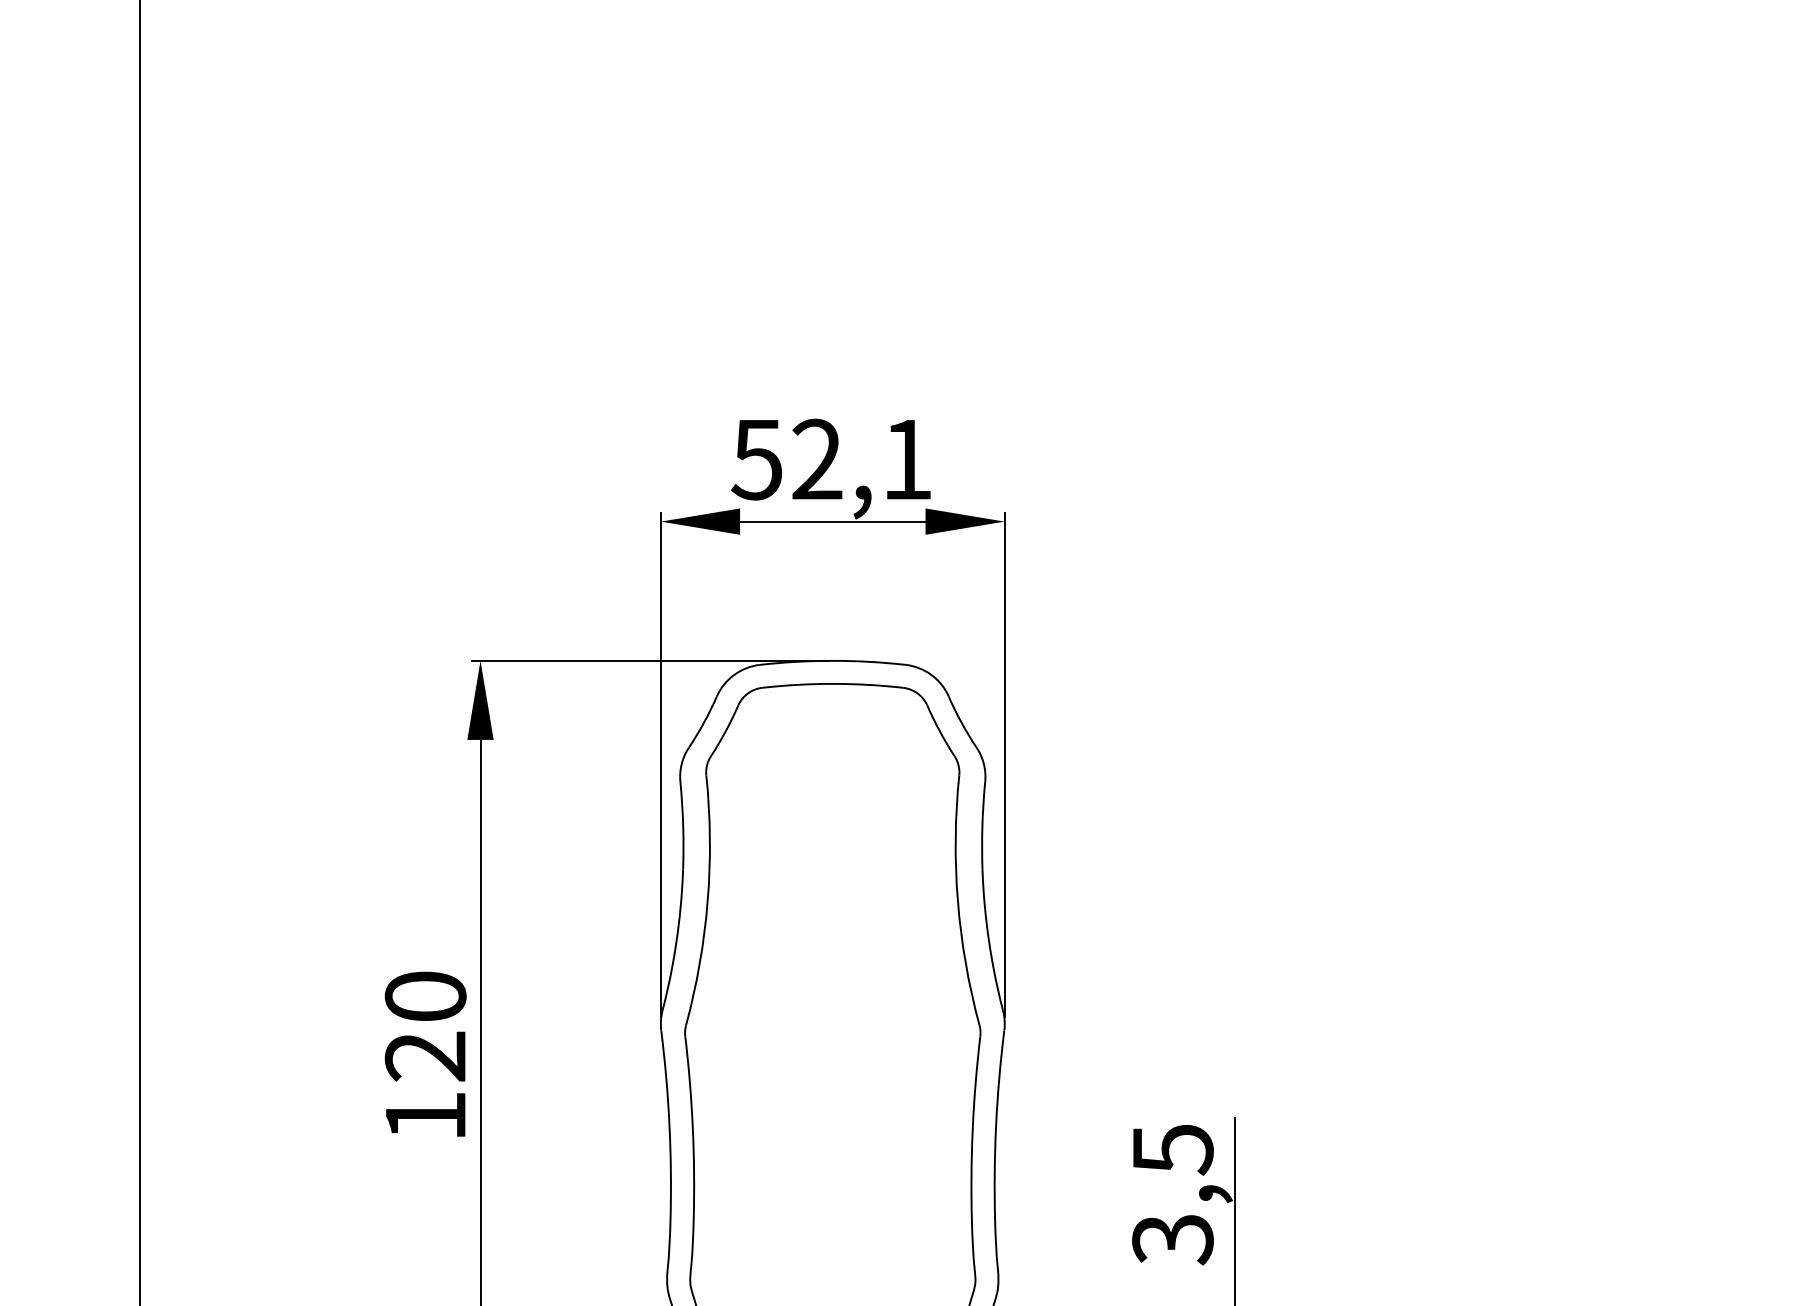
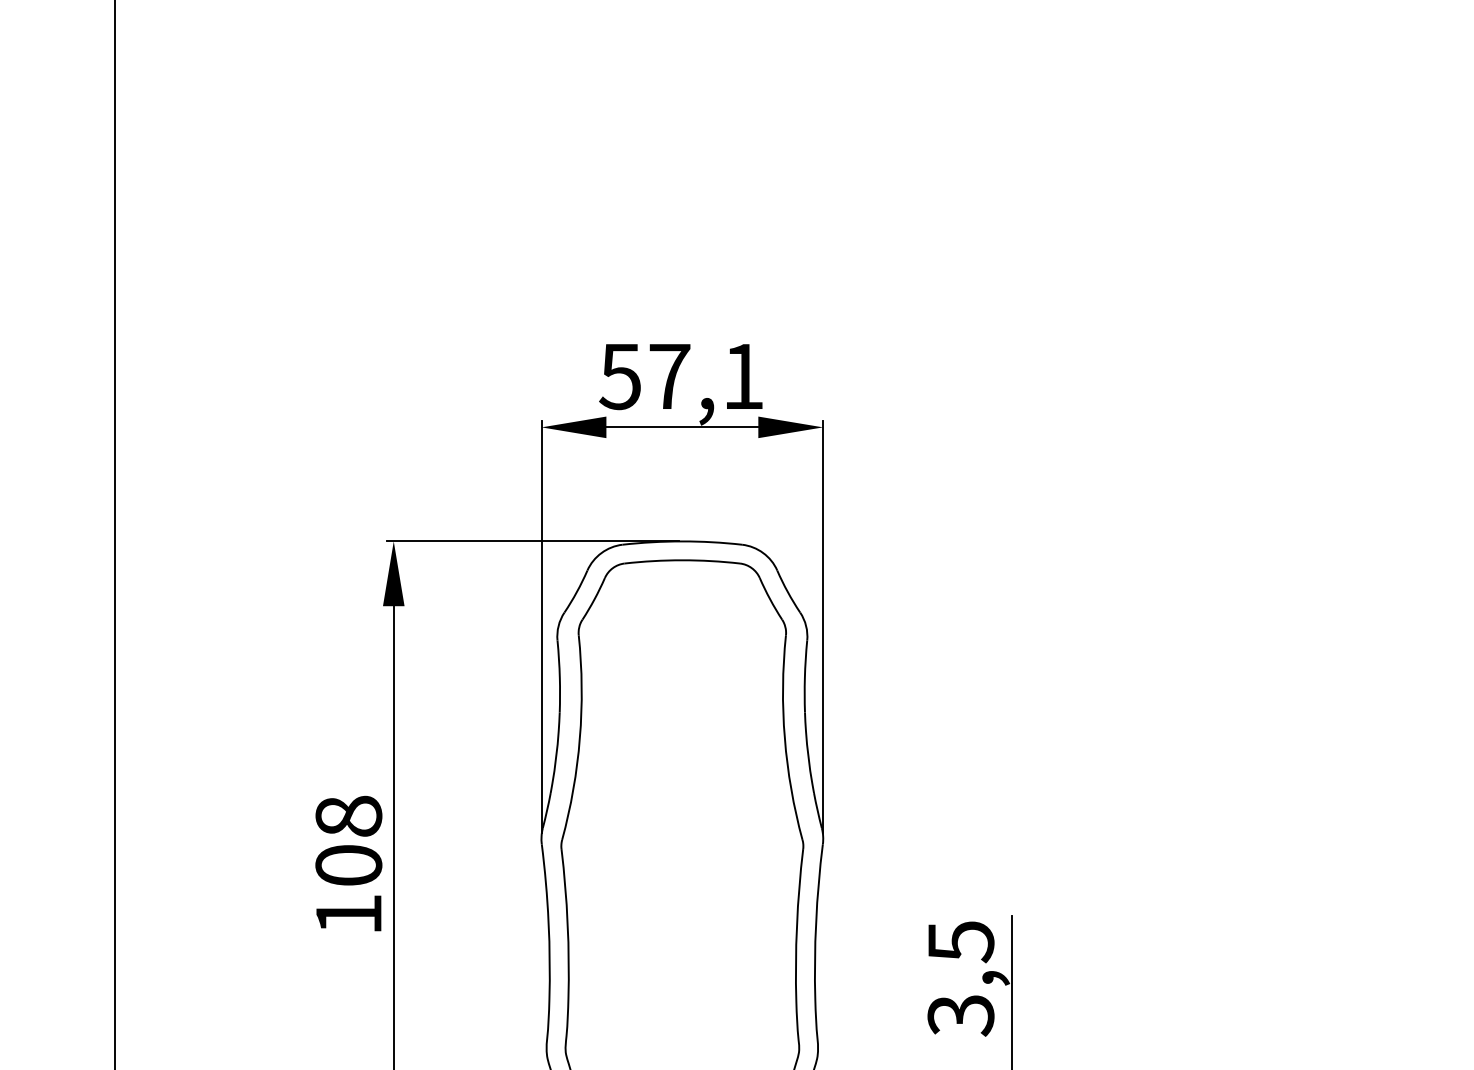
text: (817, 458) -> (669, 375), 52,1 -> 57,1
text: (425, 1026) -> (348, 840), 120 -> 108

